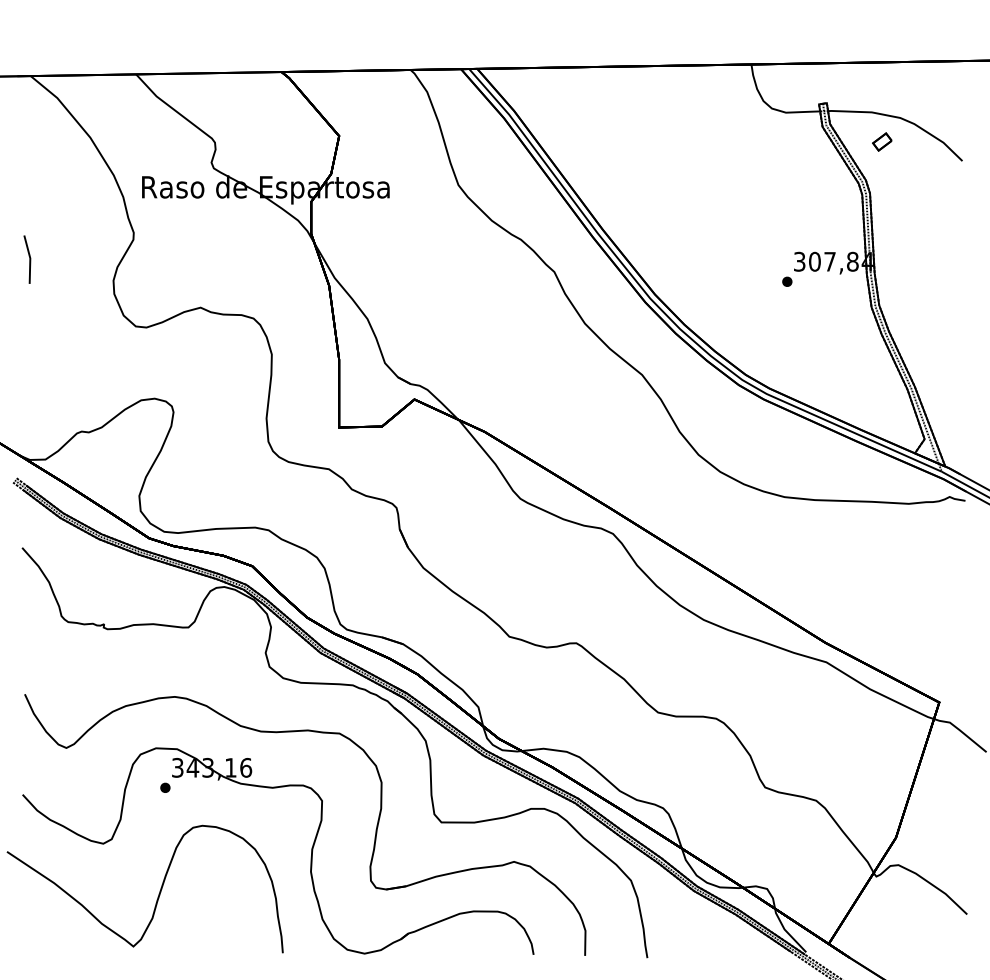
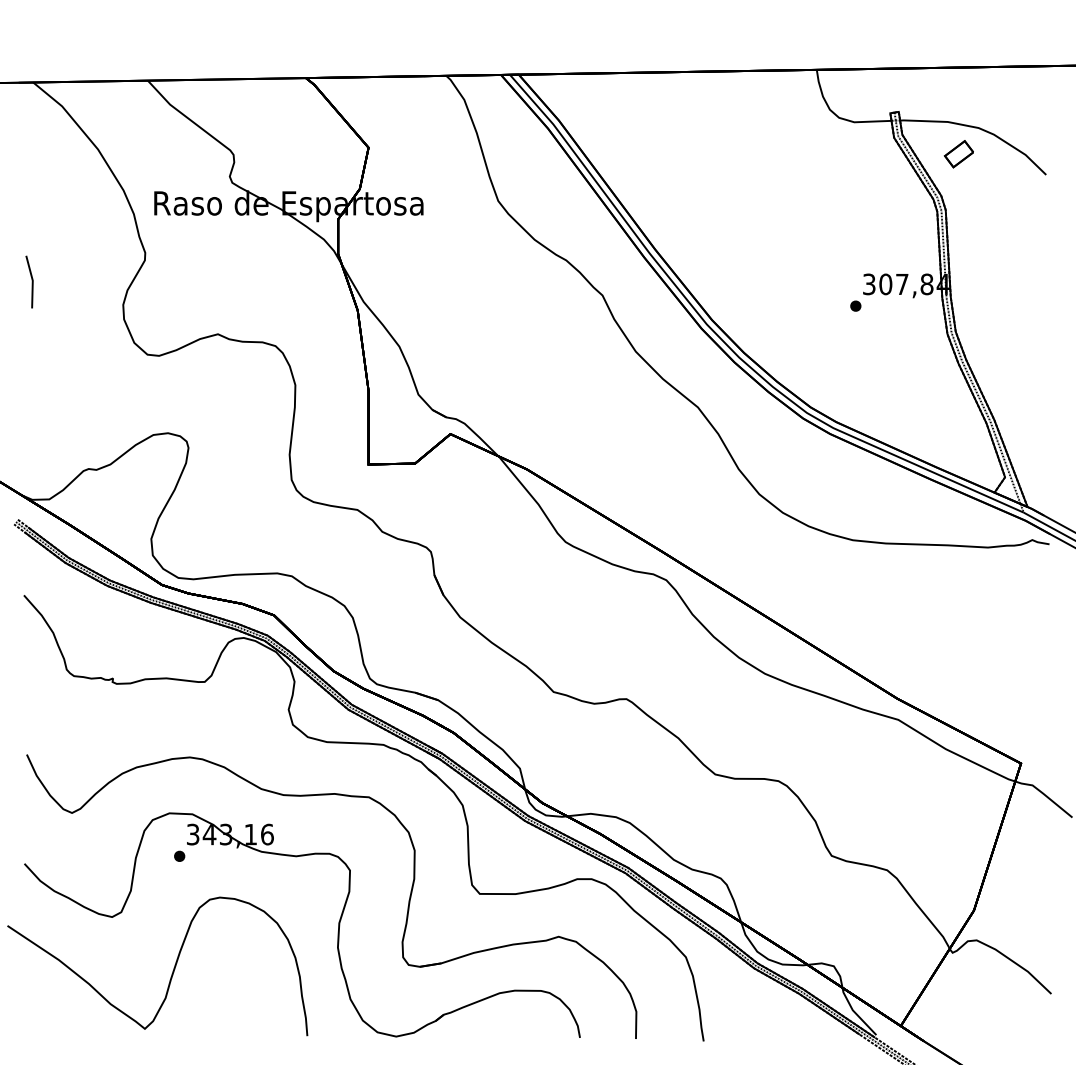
part: (882, 141) -> (959, 153), size x1.4

